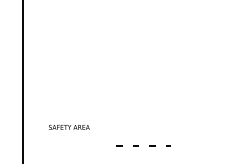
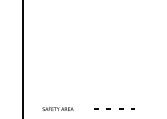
text: (69, 126) -> (58, 108), moved

